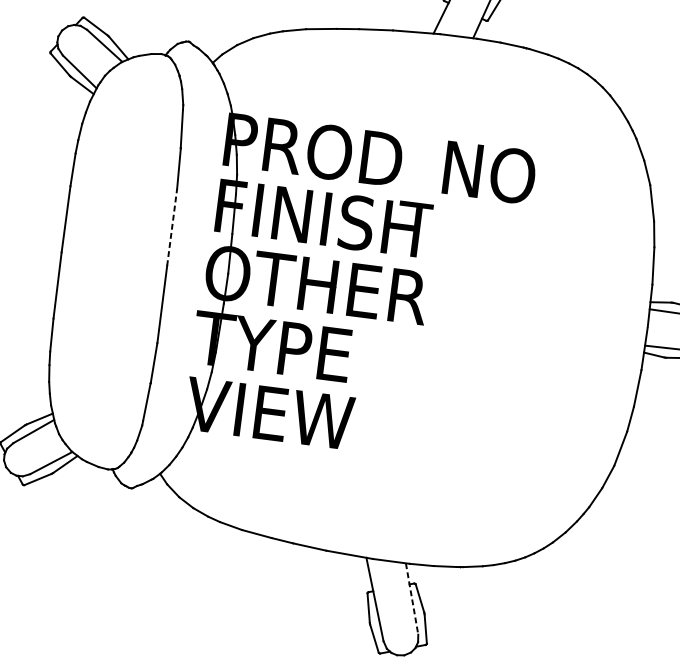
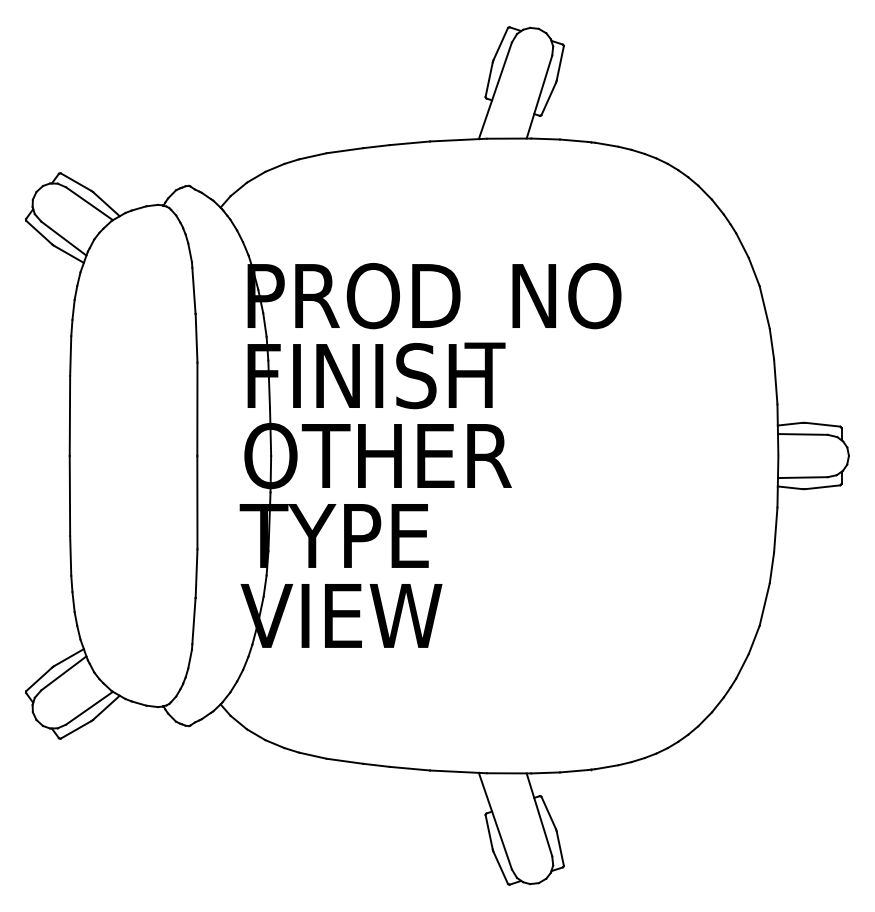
line: (172, 227) -> (197, 409), dashed -> solid
line: (412, 599) -> (539, 815), dashed -> solid

